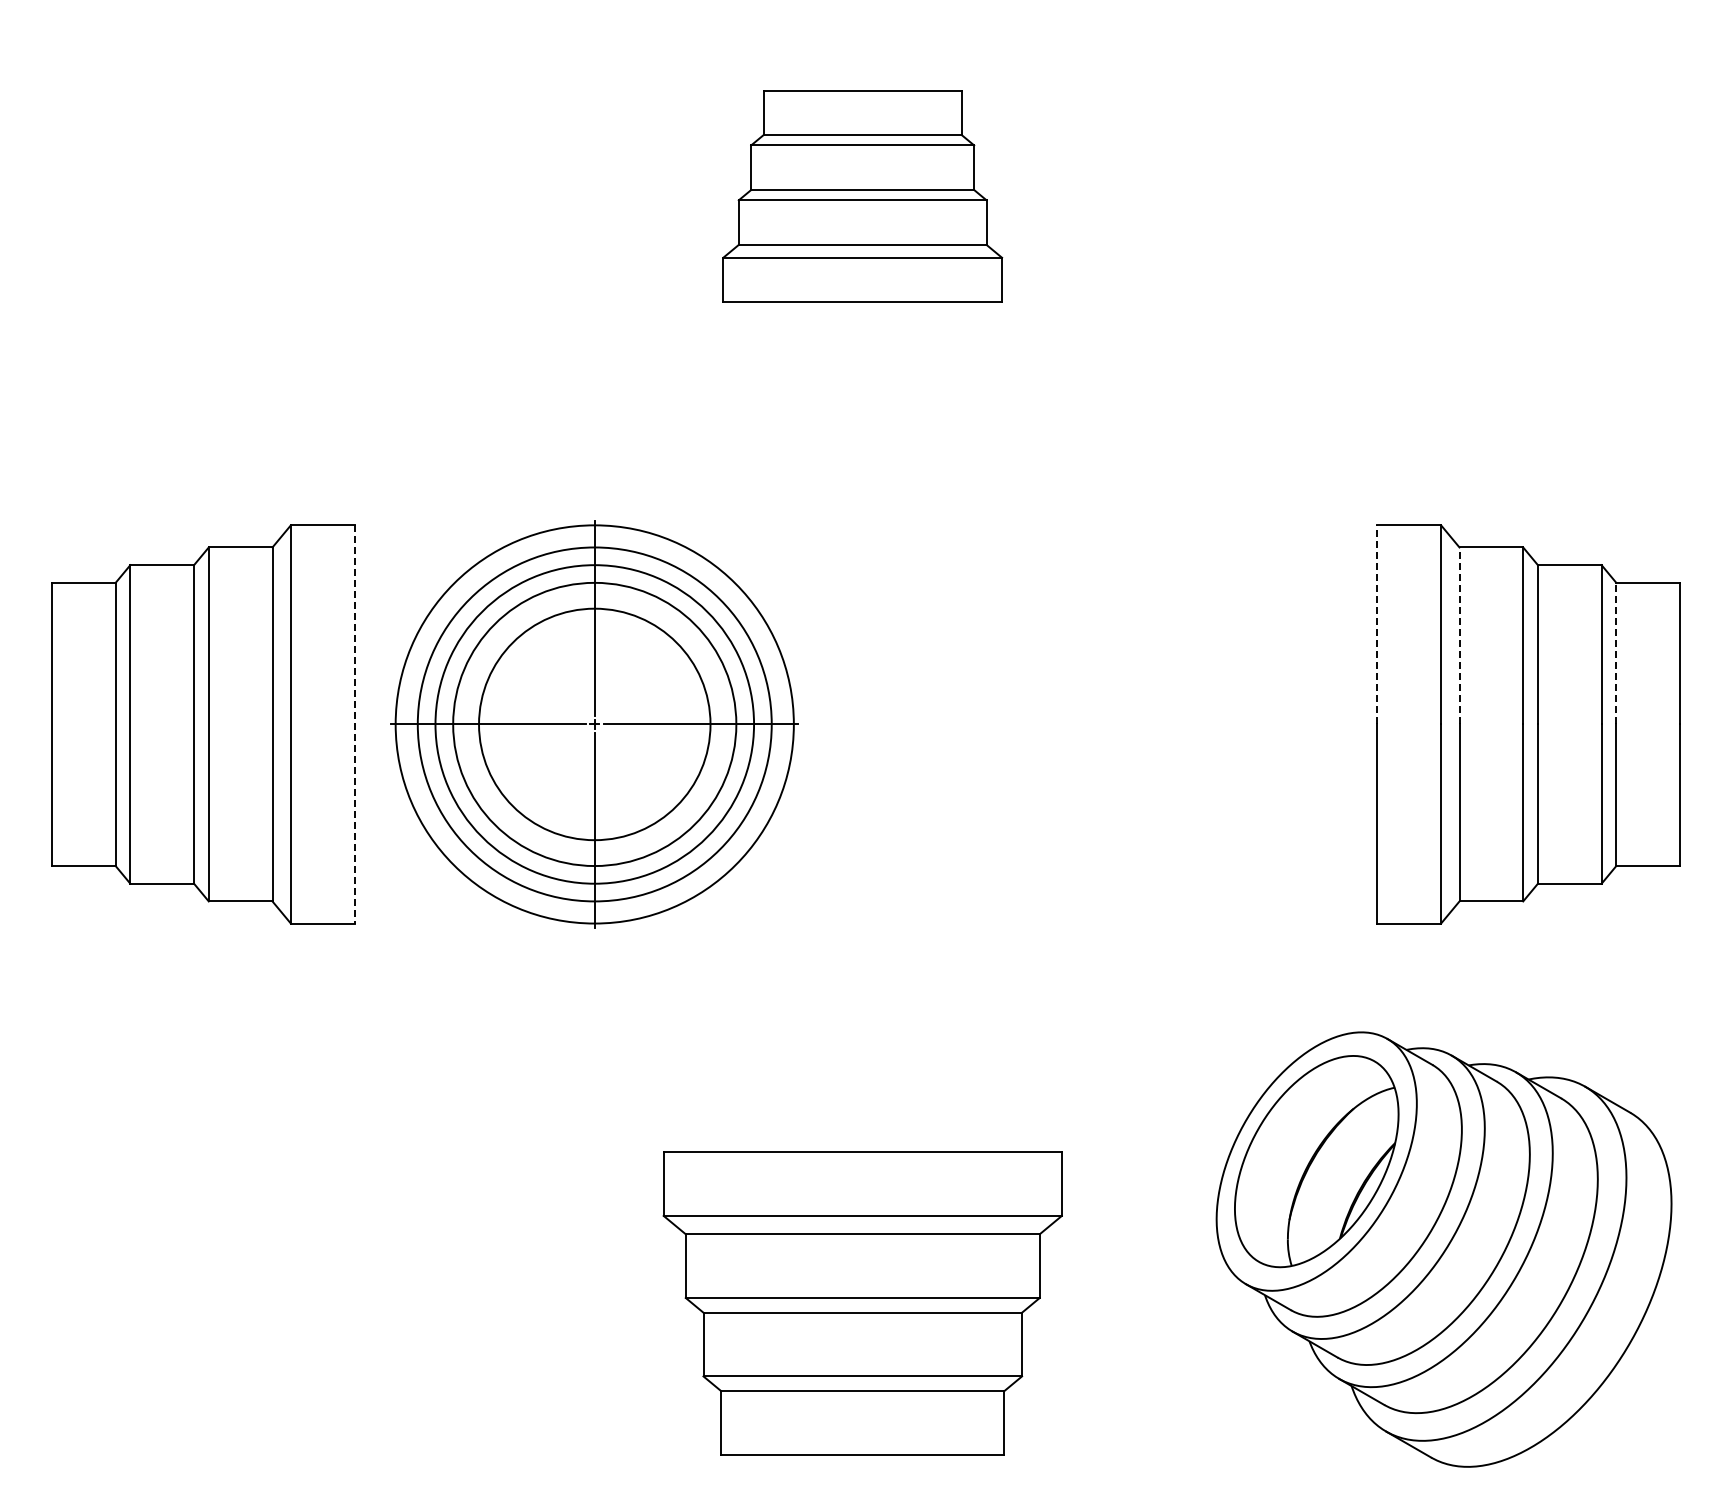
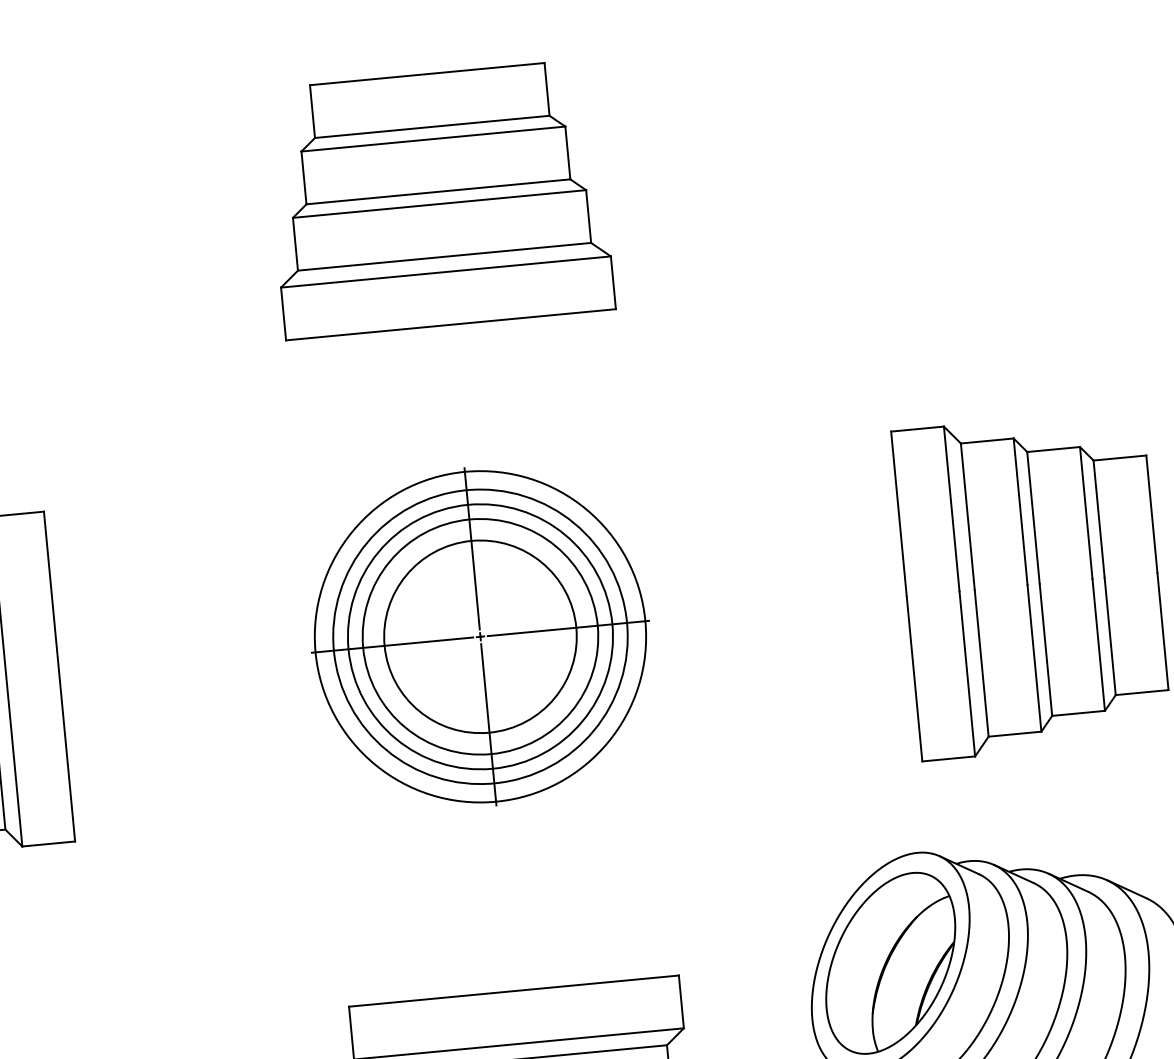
part: (862, 196) -> (438, 199), size x1.43
line: (1377, 624) -> (899, 513), dashed -> solid
line: (1459, 635) -> (967, 516), dashed -> solid
line: (1616, 653) -> (1099, 519), dashed -> solid
line: (354, 724) -> (59, 676), dashed -> solid
part: (594, 724) -> (480, 636), moved

